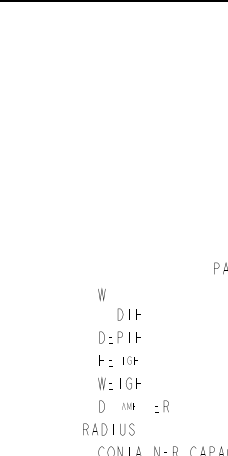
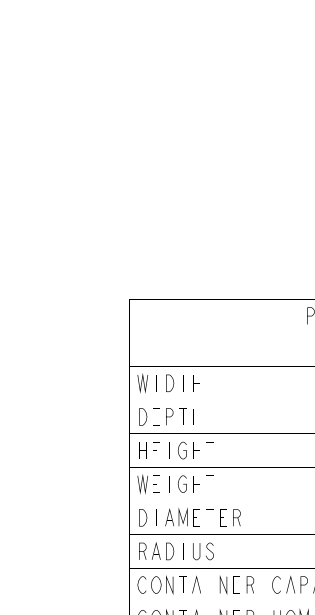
line: (101, 294) -> (142, 383), moved
part: (130, 360) -> (184, 450), size x1.43
part: (128, 406) -> (181, 517), size x1.67
part: (108, 429) -> (175, 551), moved

